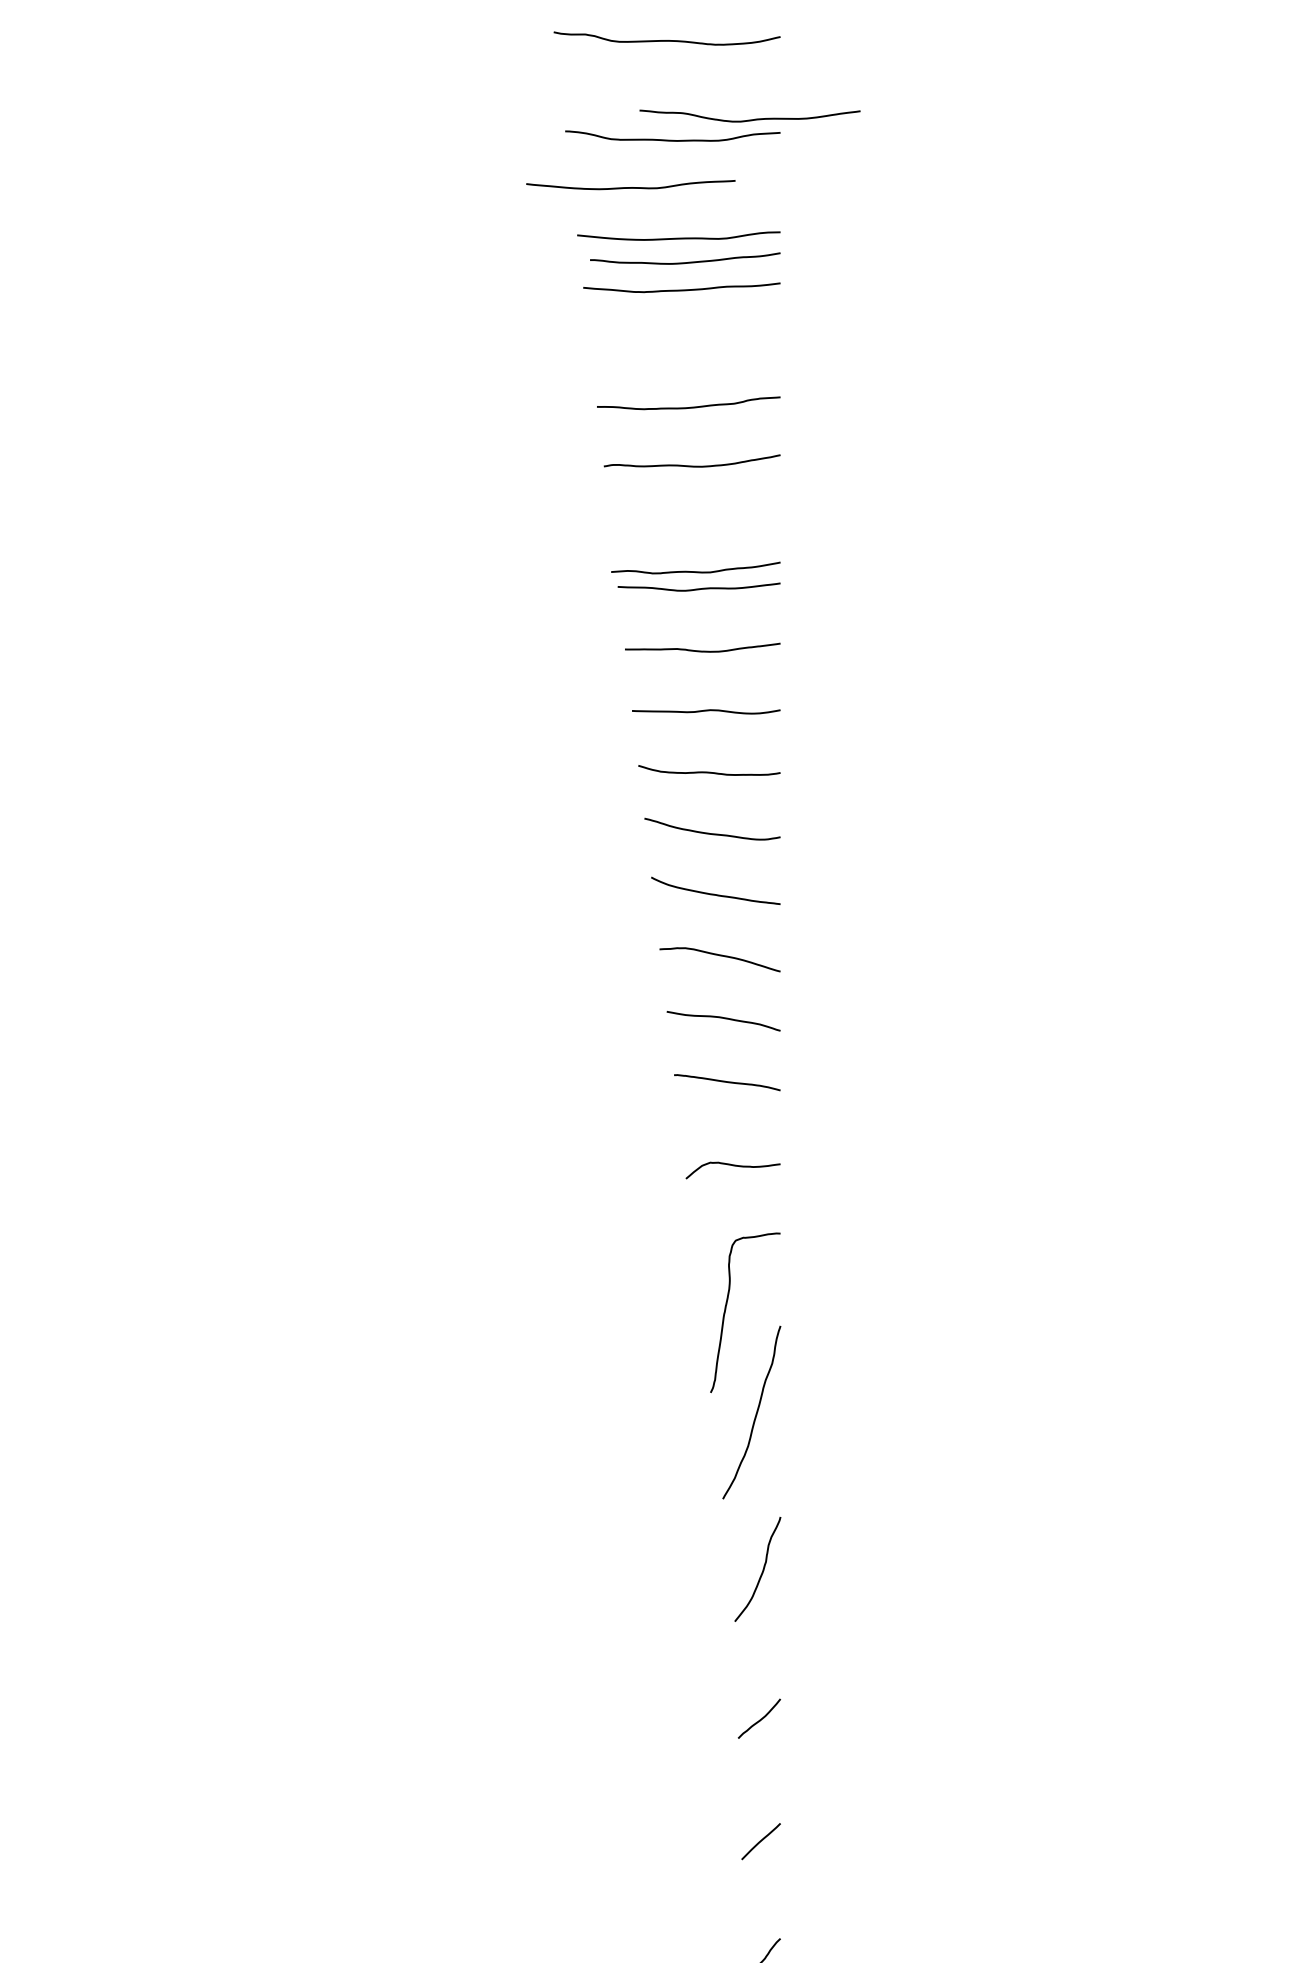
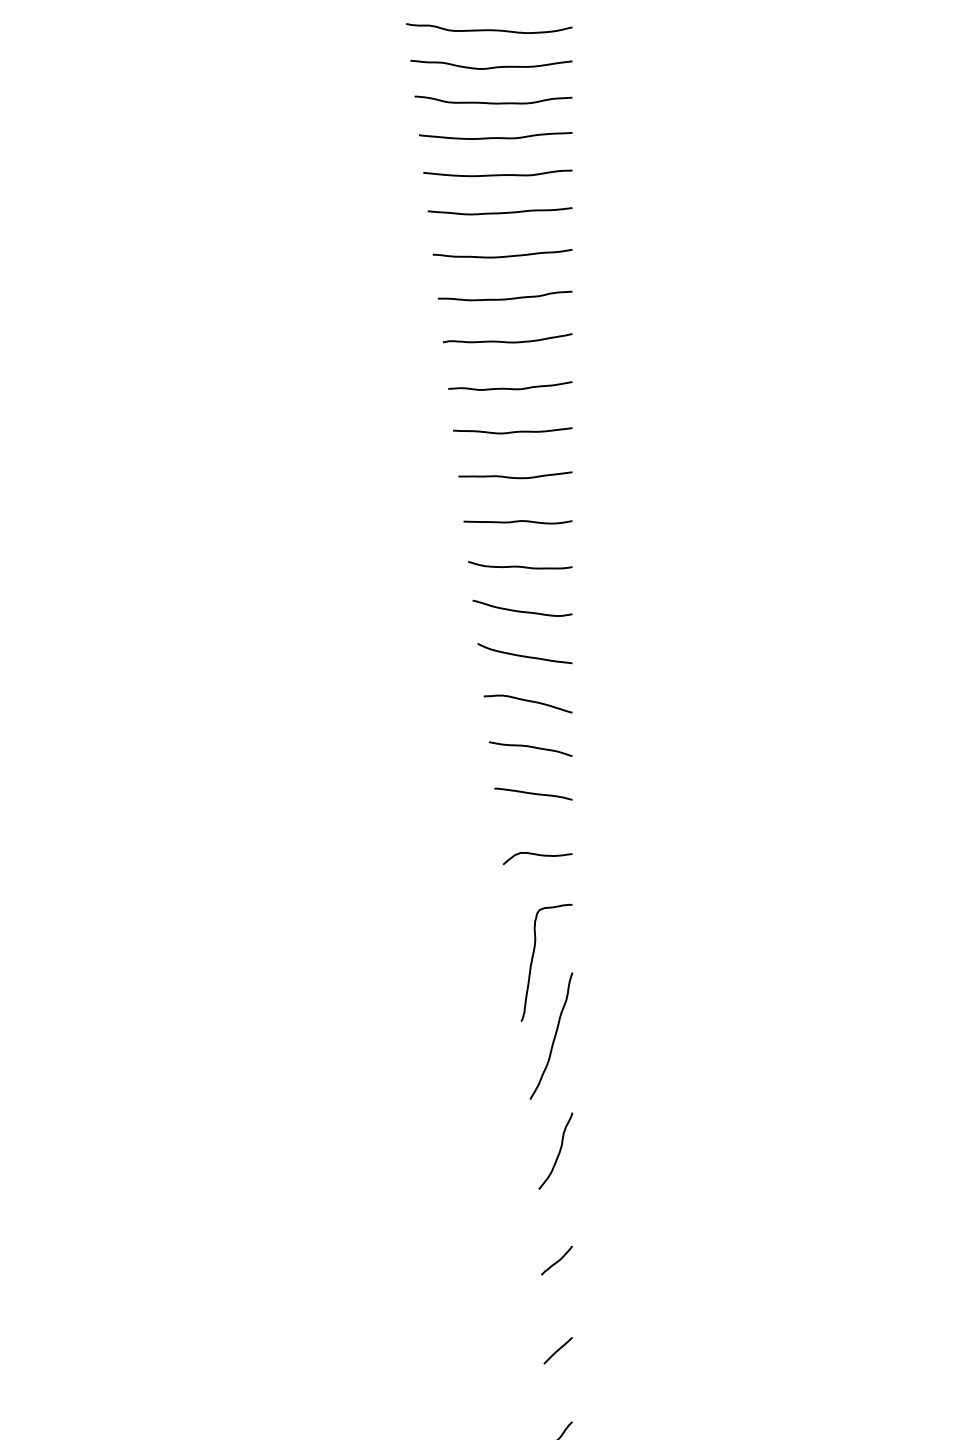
curve: (749, 119) -> (491, 67), moved
curve: (630, 187) -> (495, 137), moved
curve: (685, 262) -> (502, 256), moved
curve: (695, 571) -> (510, 388), moved

